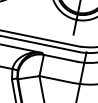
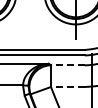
line: (60, 58) -> (67, 65), solid -> dashed
line: (55, 78) -> (67, 86), solid -> dashed

